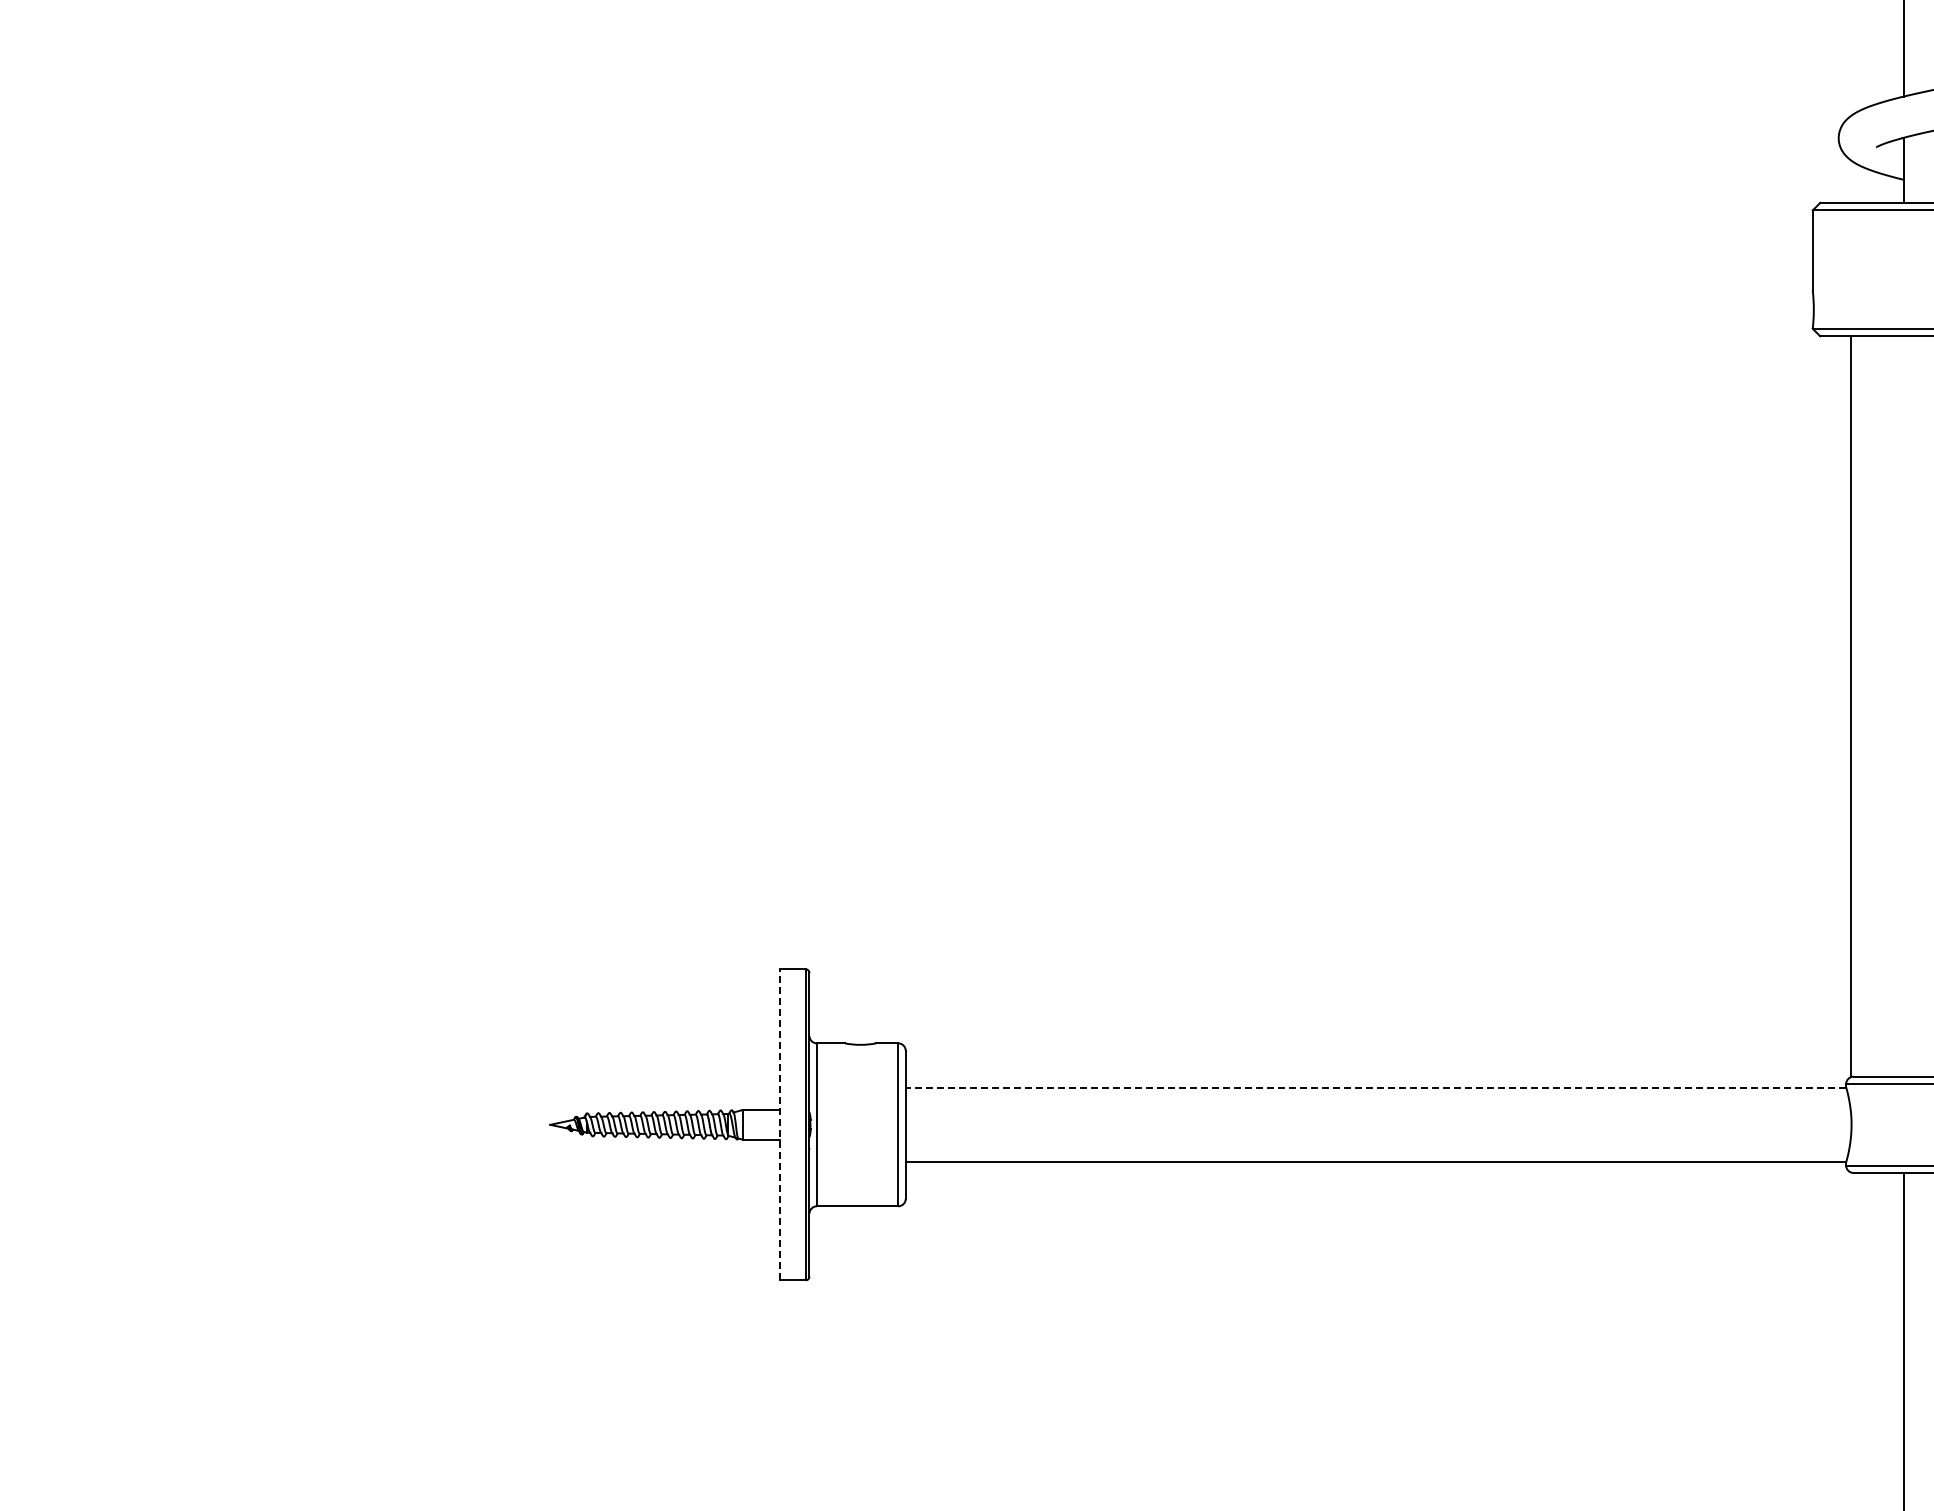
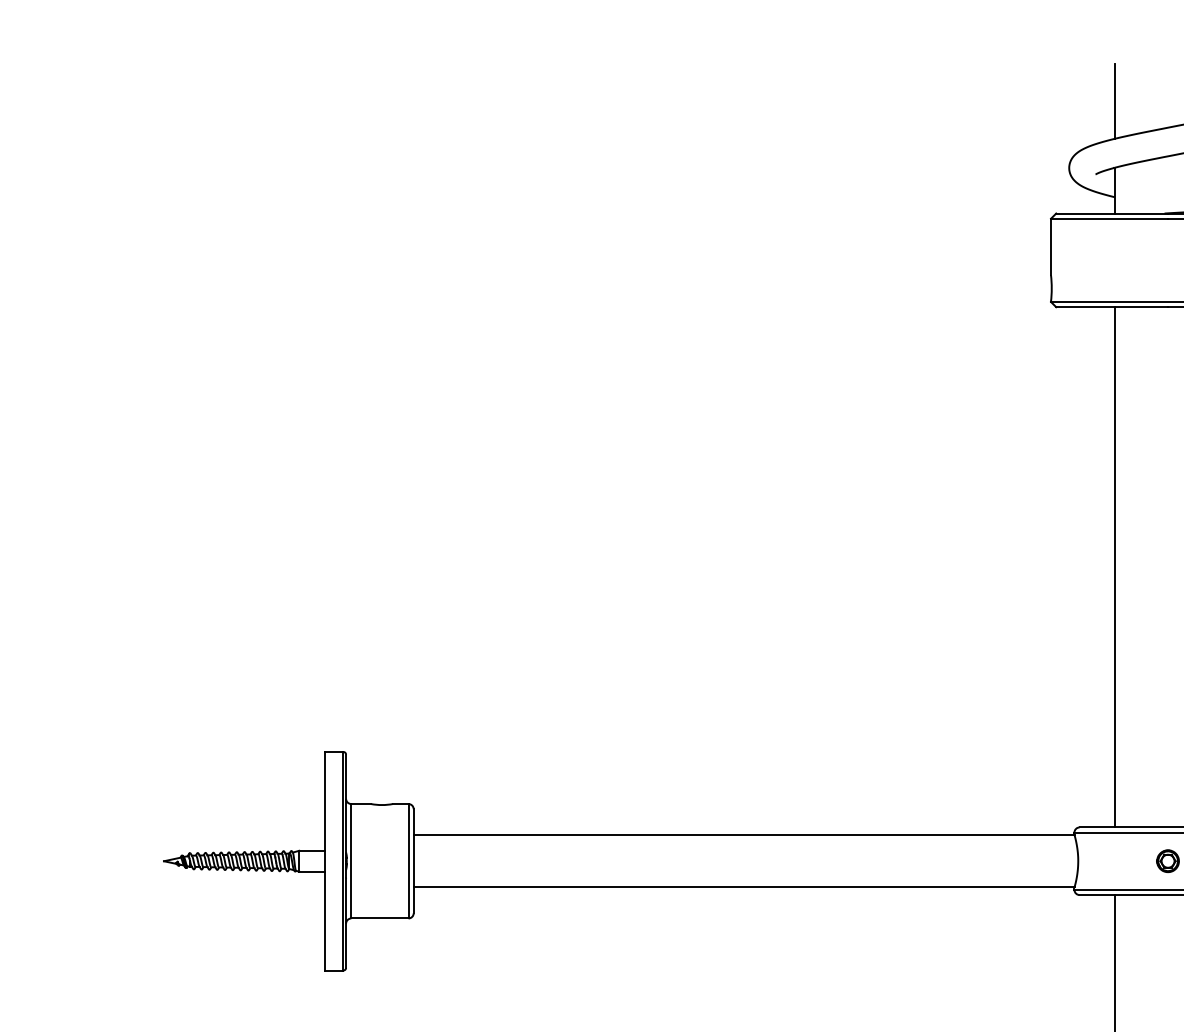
line: (1850, 706) -> (1114, 567), moved
line: (1375, 1087) -> (743, 835), dashed -> solid
line: (779, 1124) -> (325, 861), dashed -> solid

